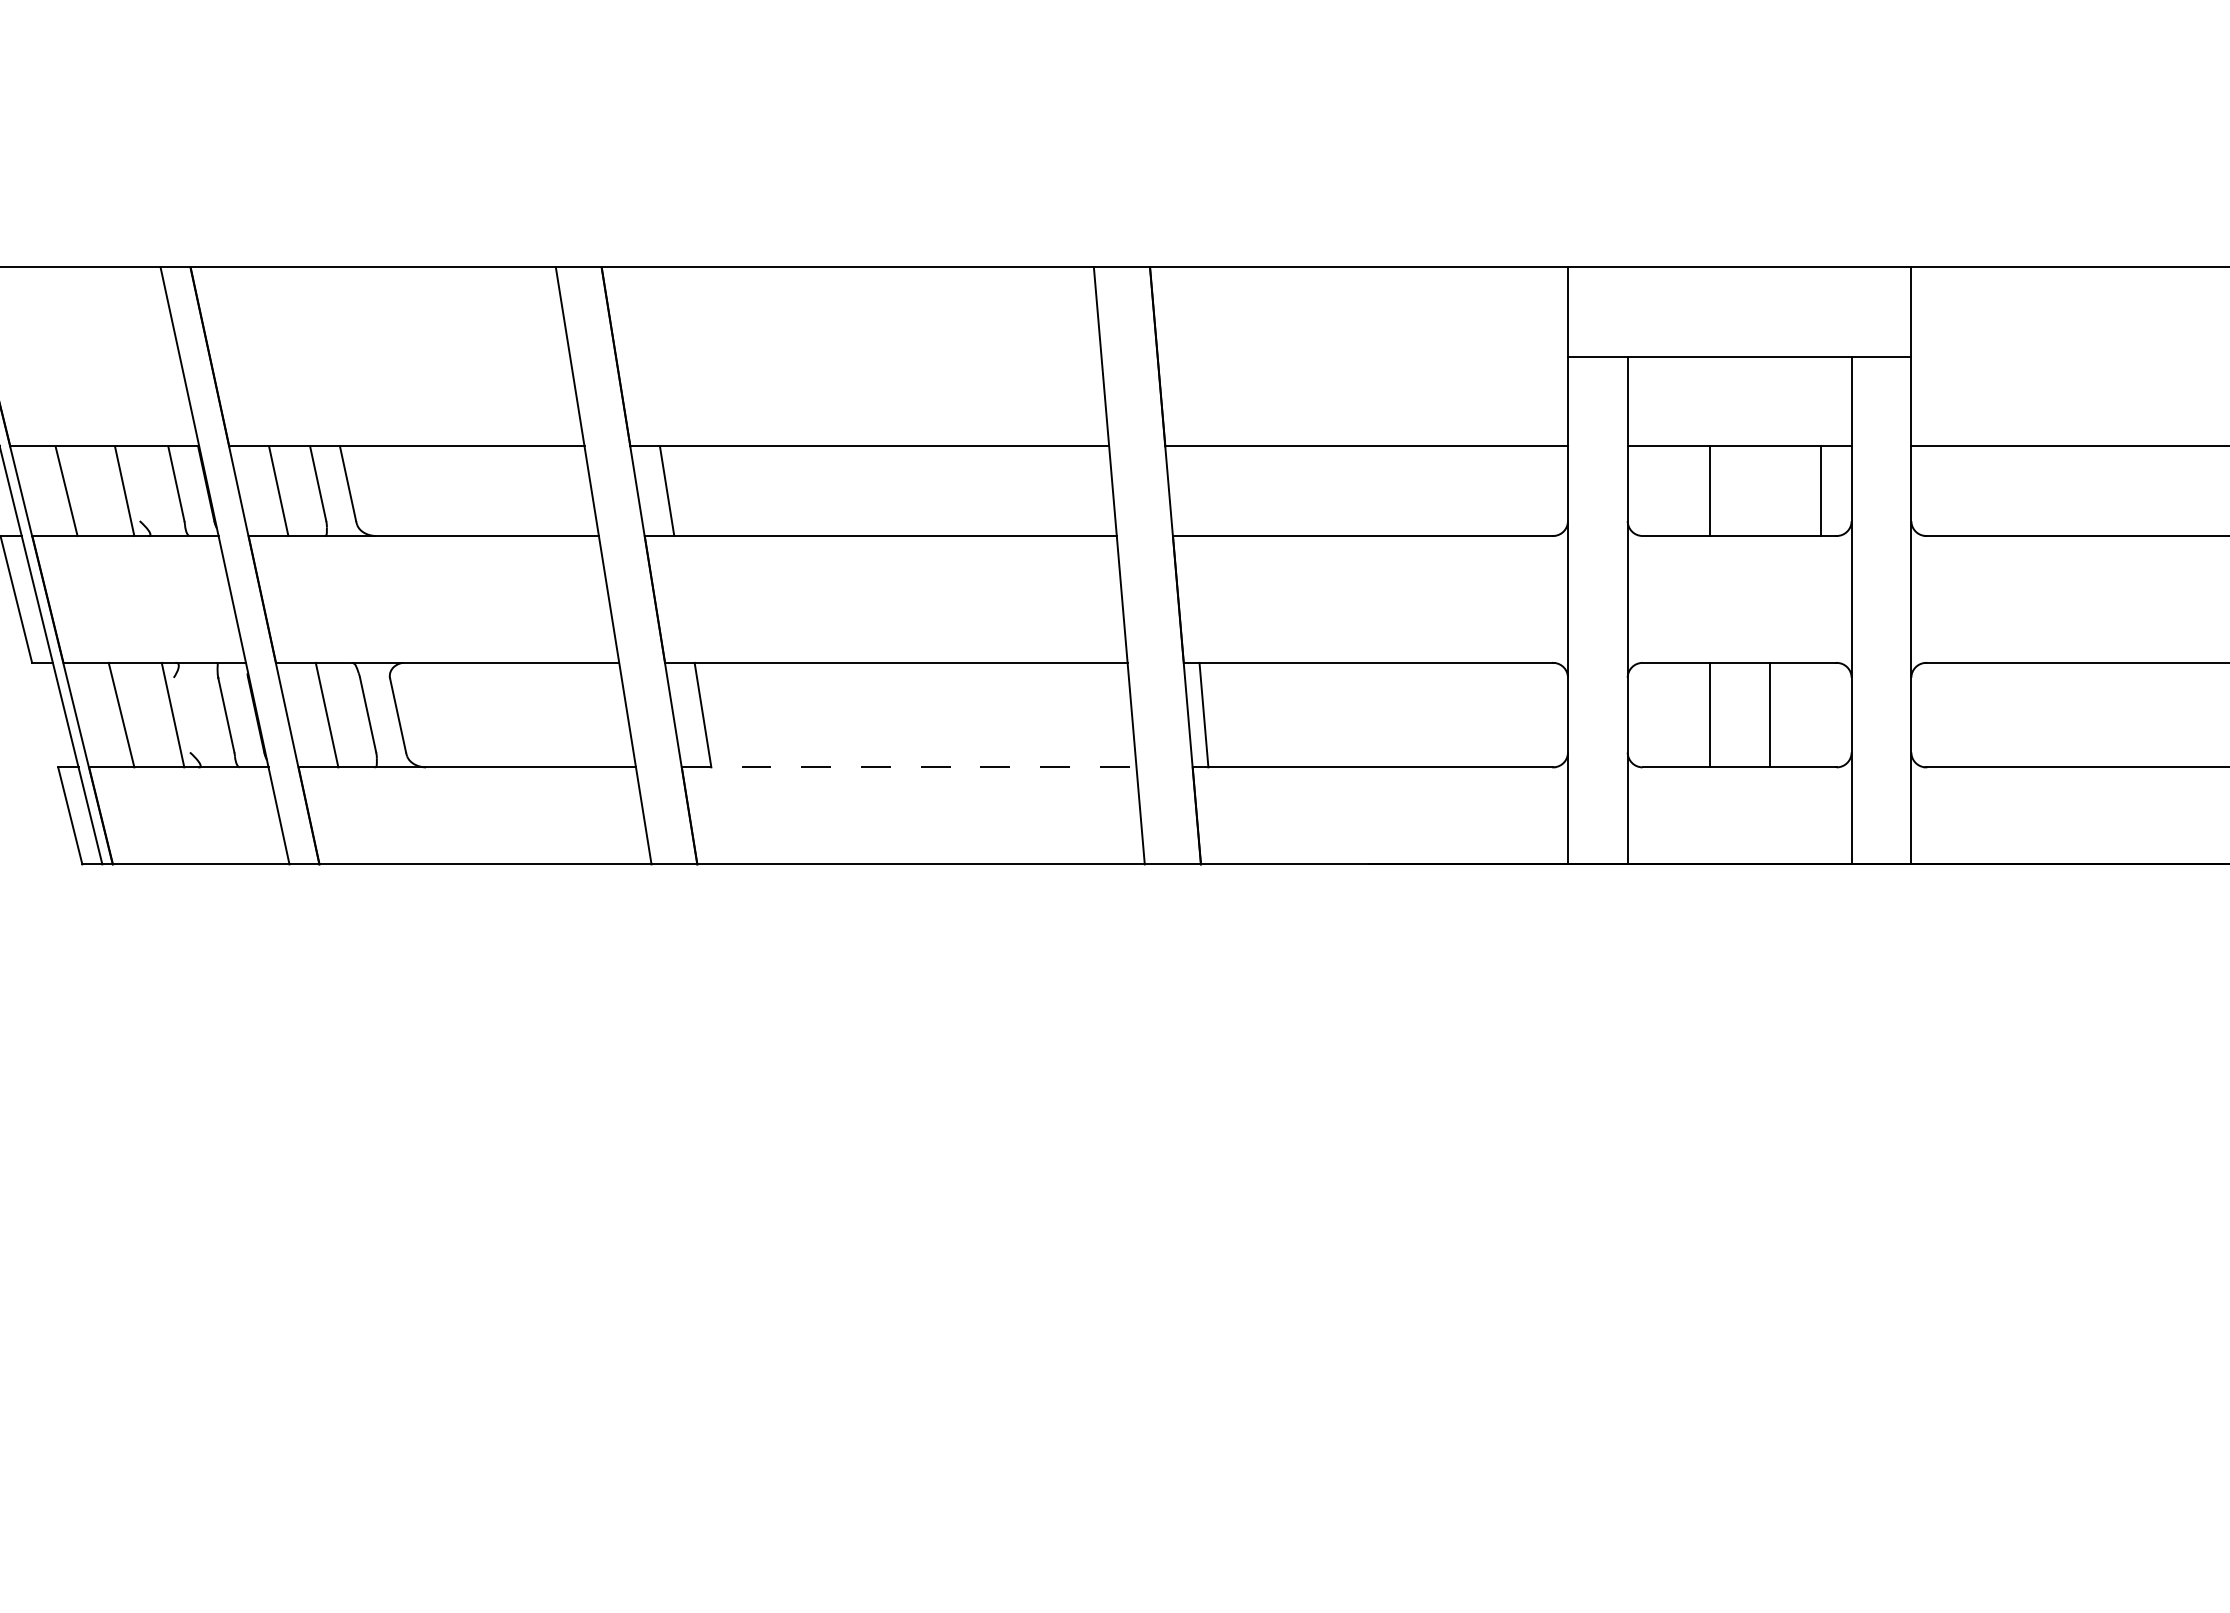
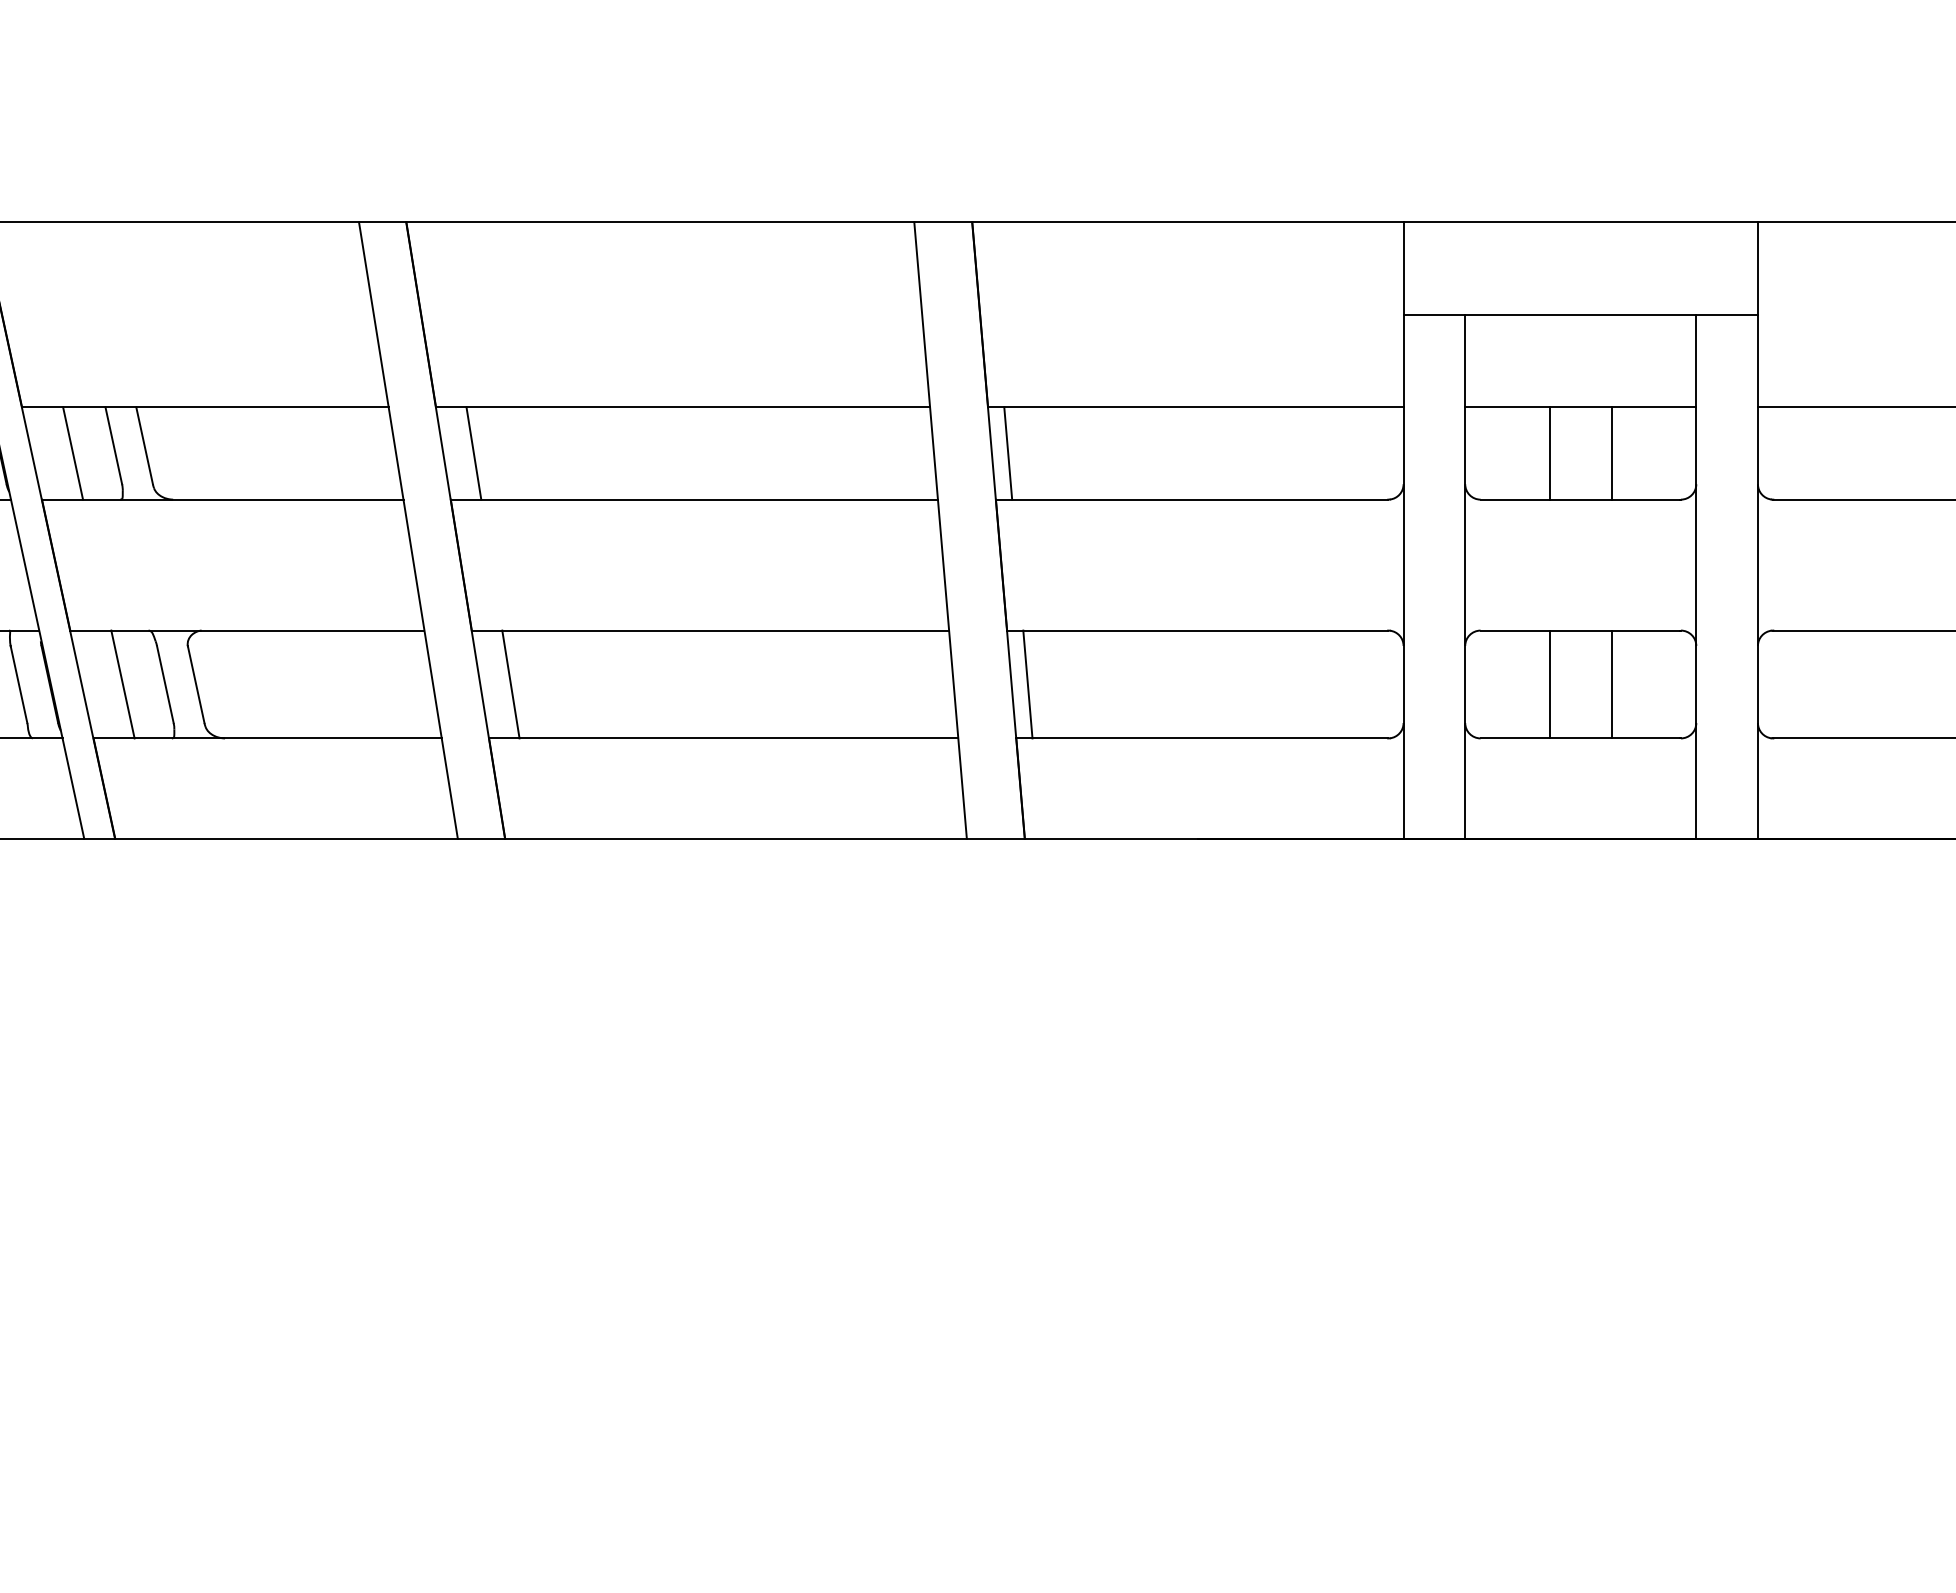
line: (1184, 491) -> (1007, 453), added
line: (1820, 491) -> (1611, 453), moved
line: (909, 767) -> (724, 738), dashed -> solid

